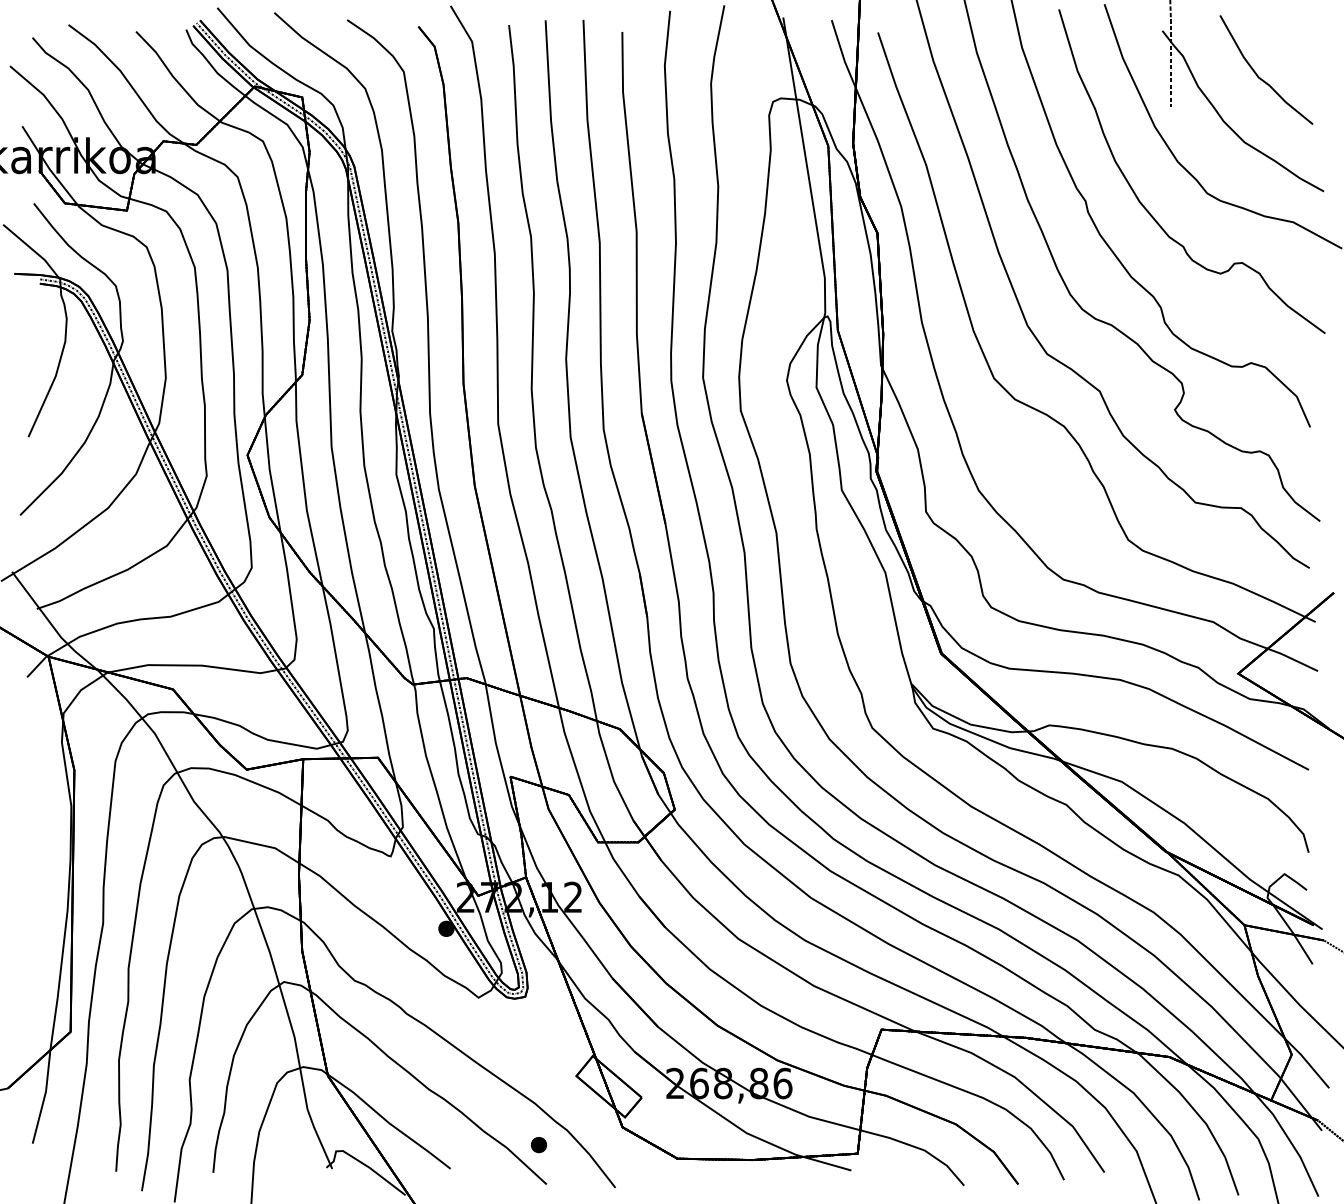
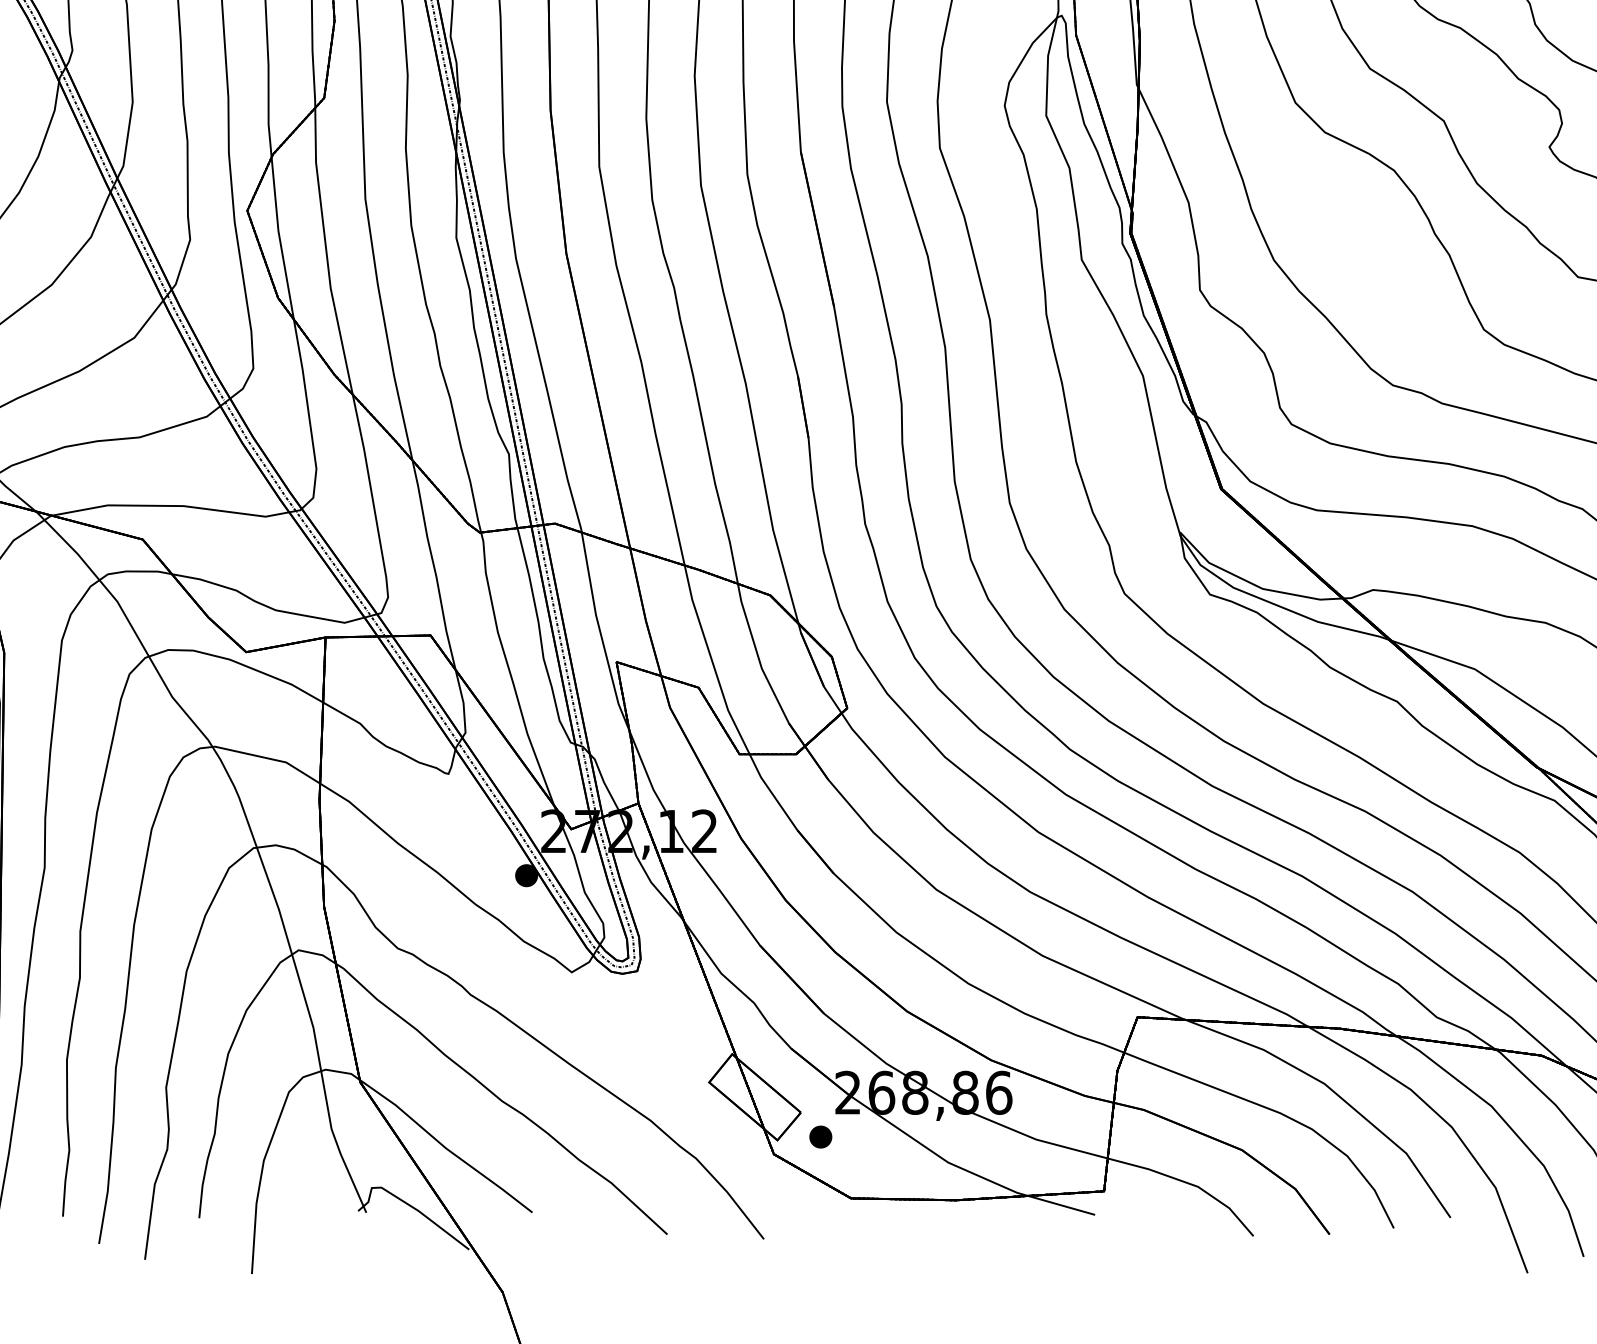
part: (538, 1145) -> (820, 1137), moved

